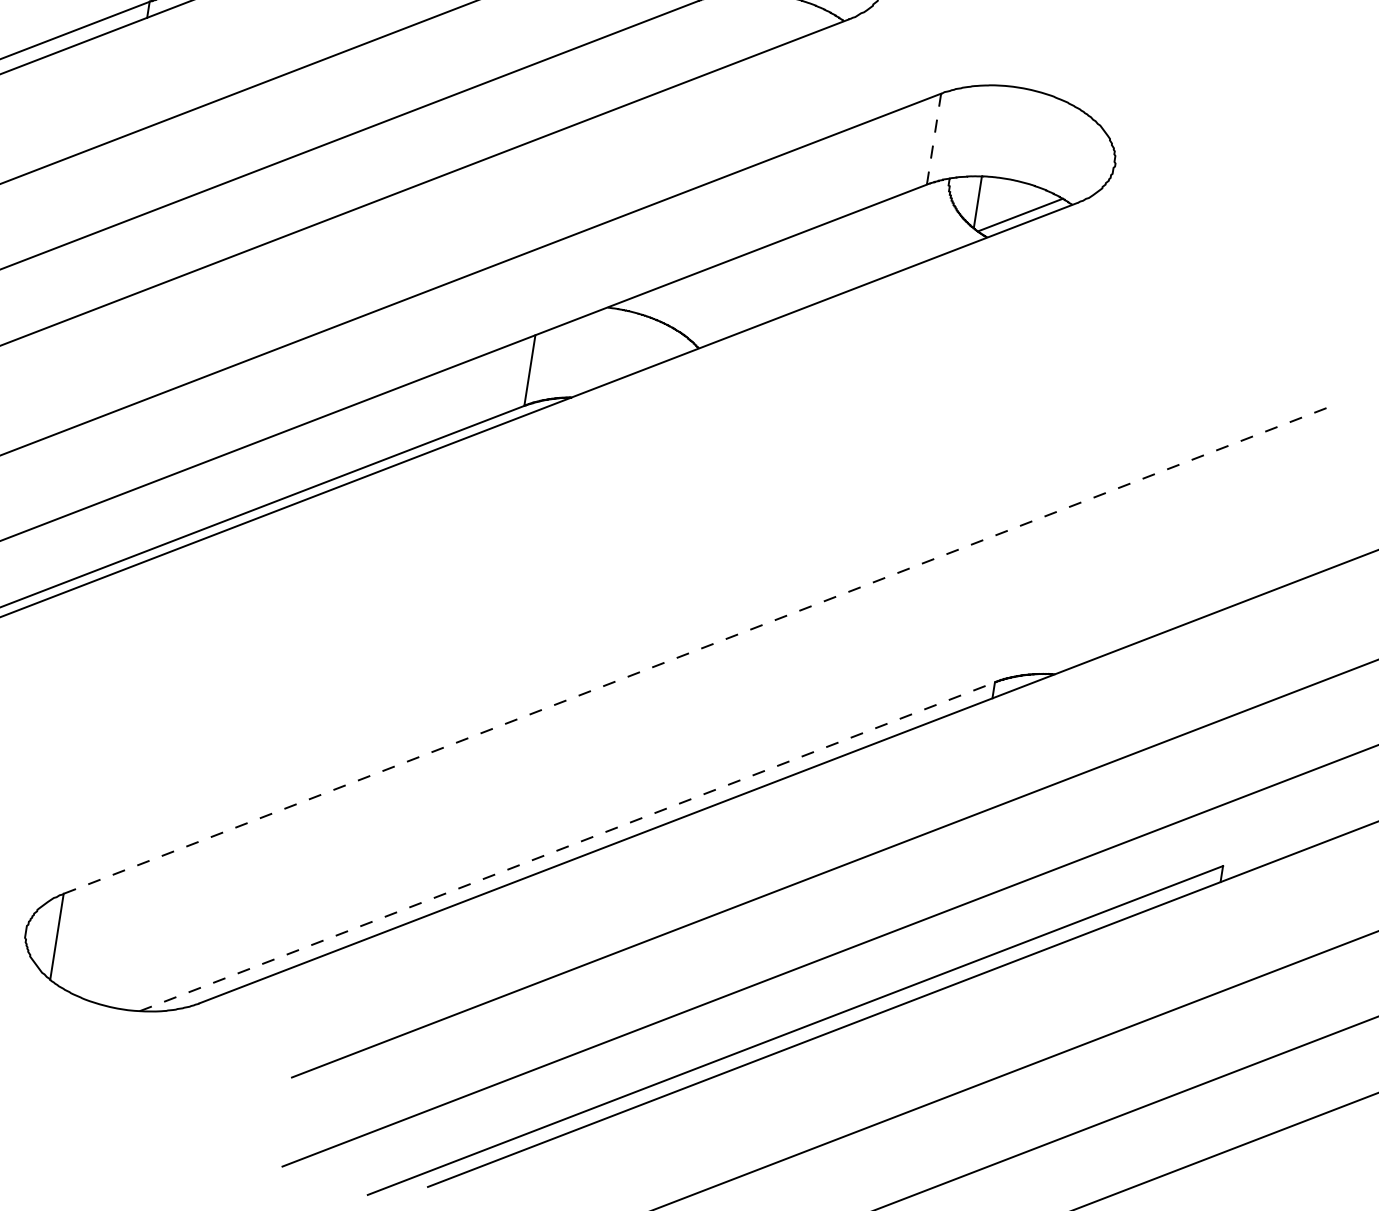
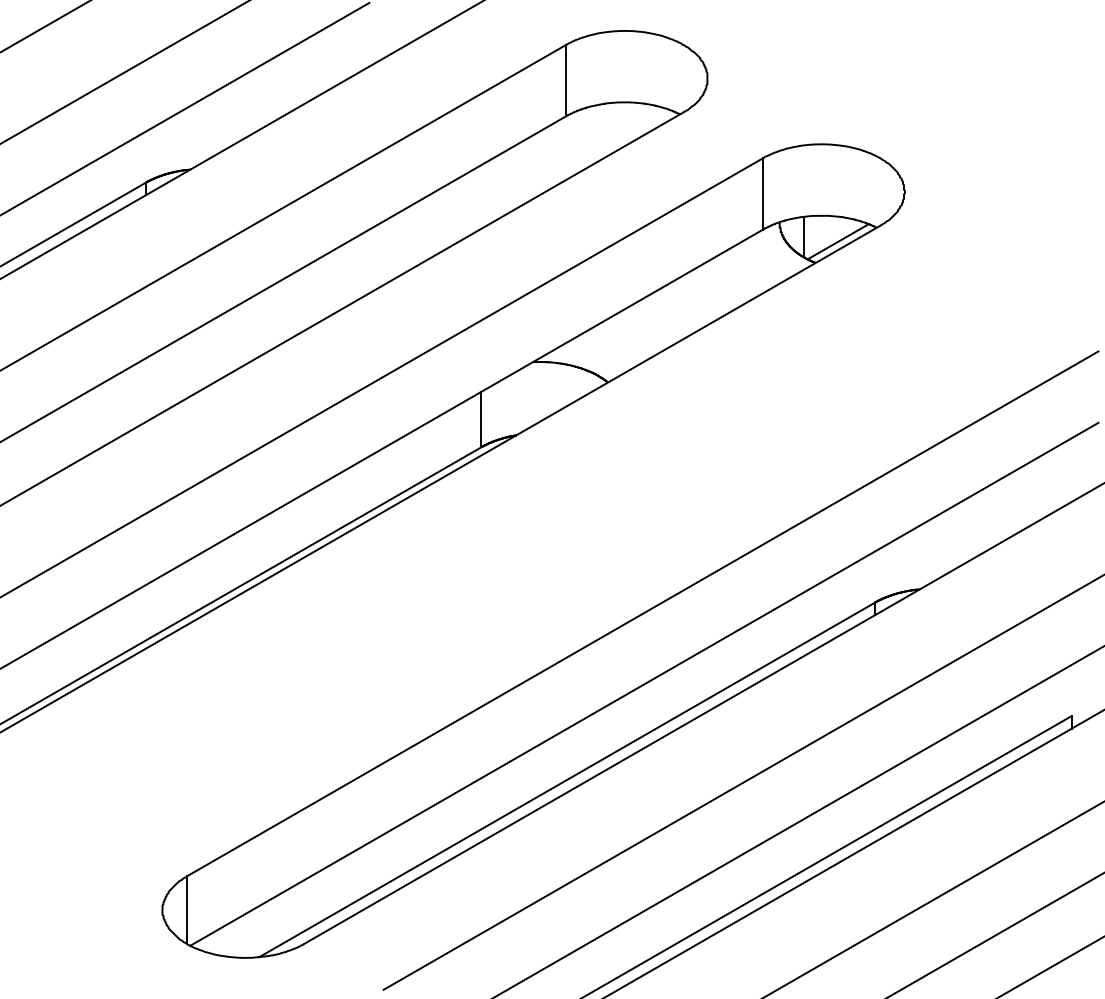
line: (934, 138) -> (763, 193), dashed -> solid
line: (696, 649) -> (642, 613), dashed -> solid
line: (685, 739) -> (644, 683), added
line: (568, 846) -> (567, 779), dashed -> solid

